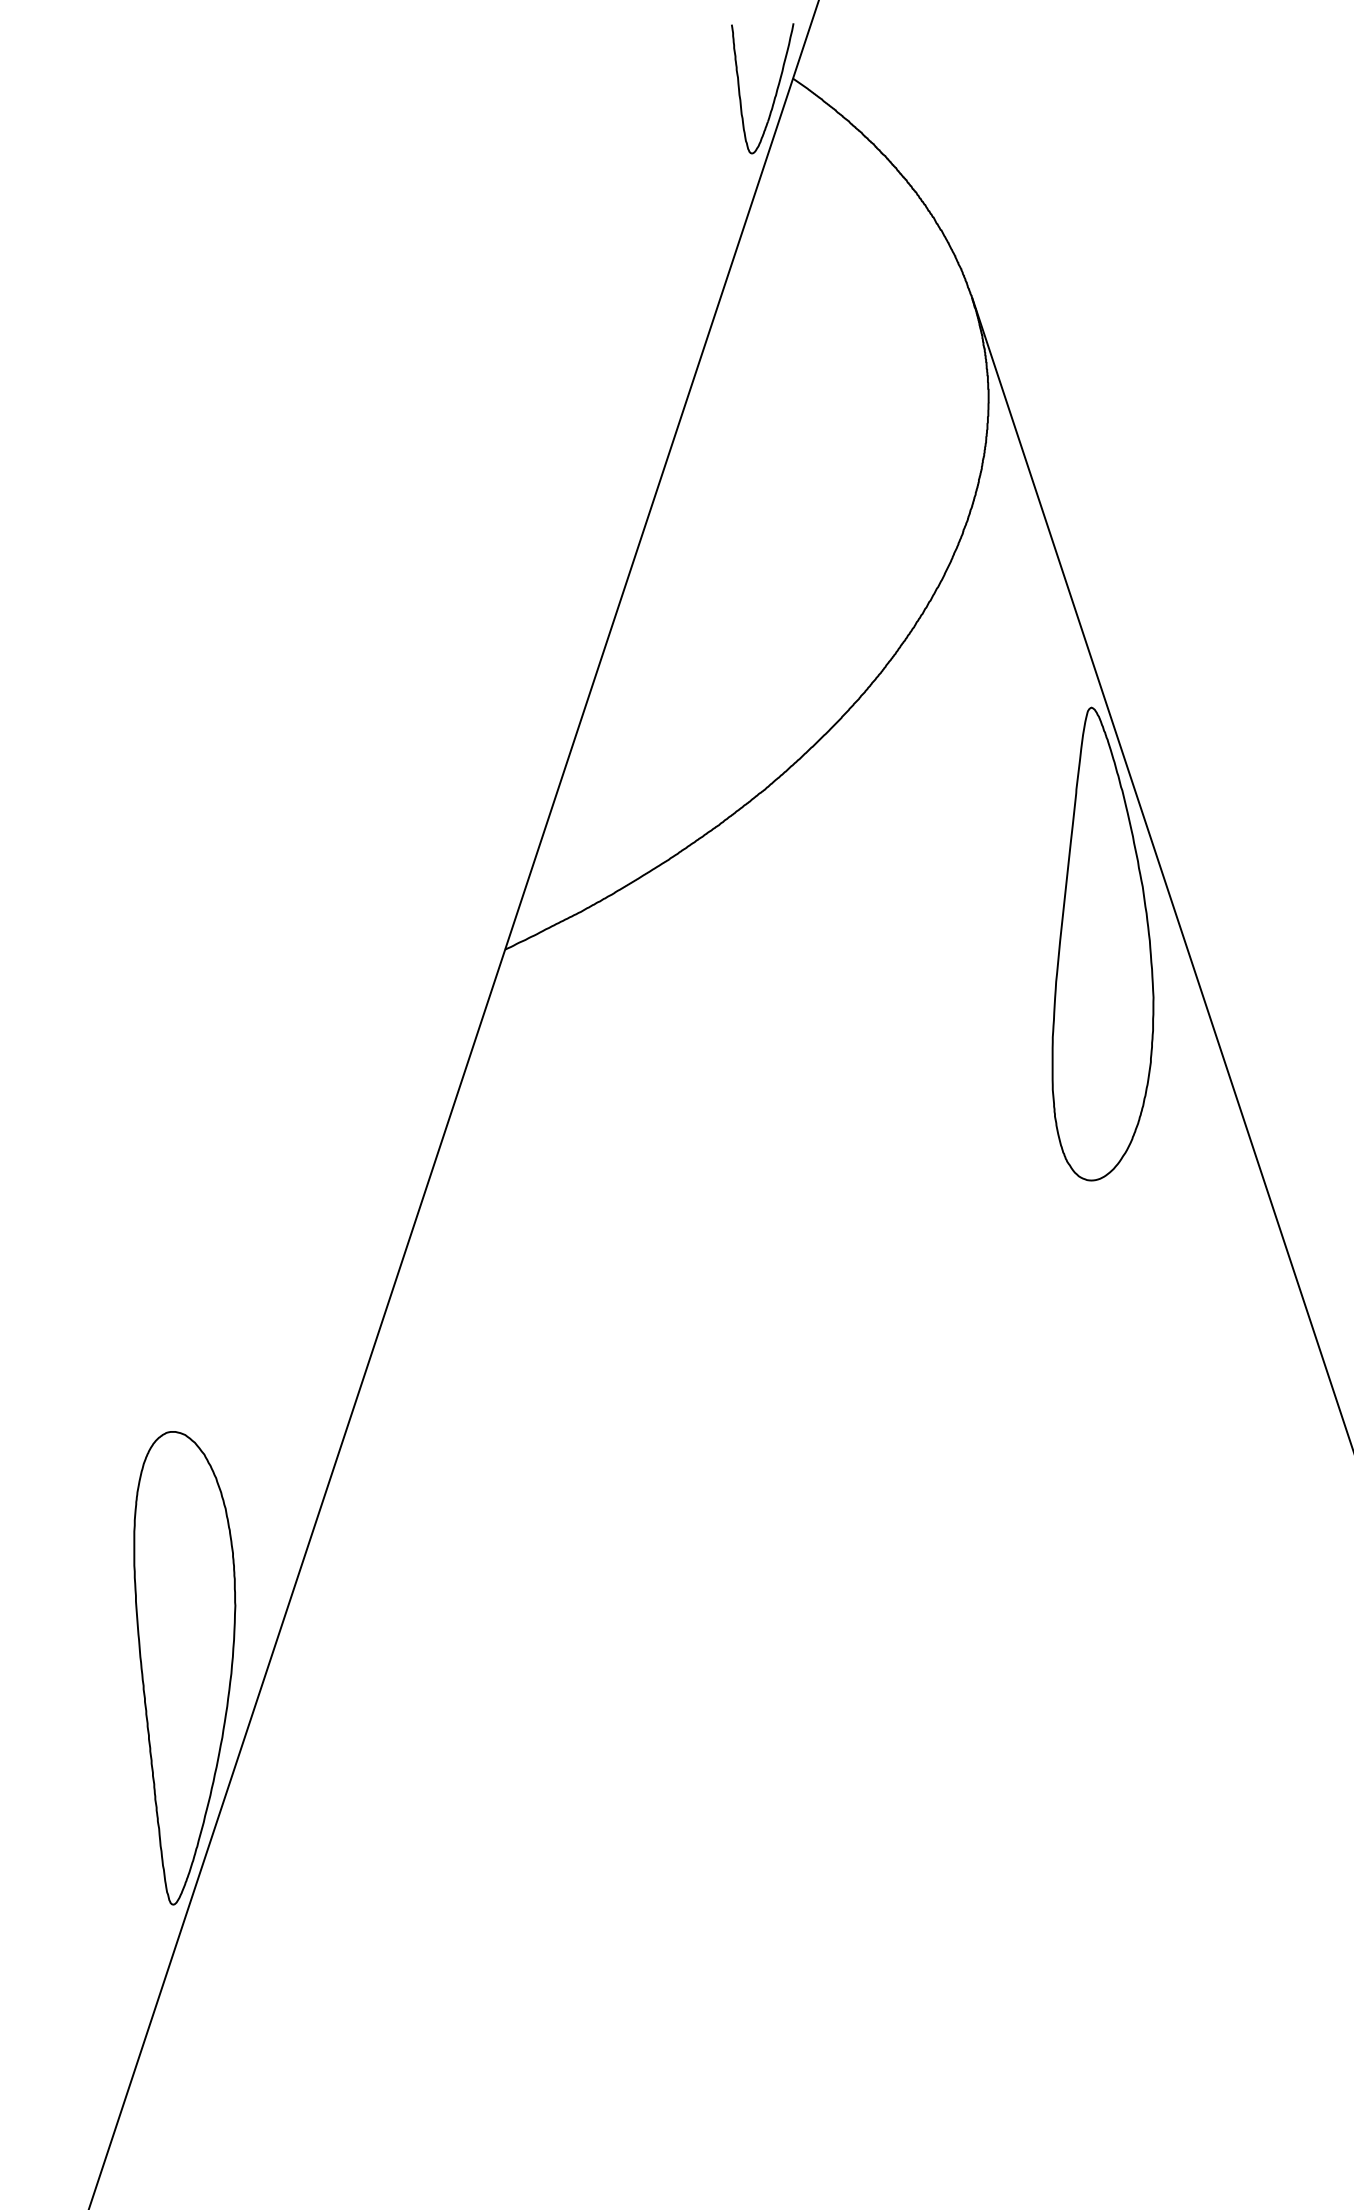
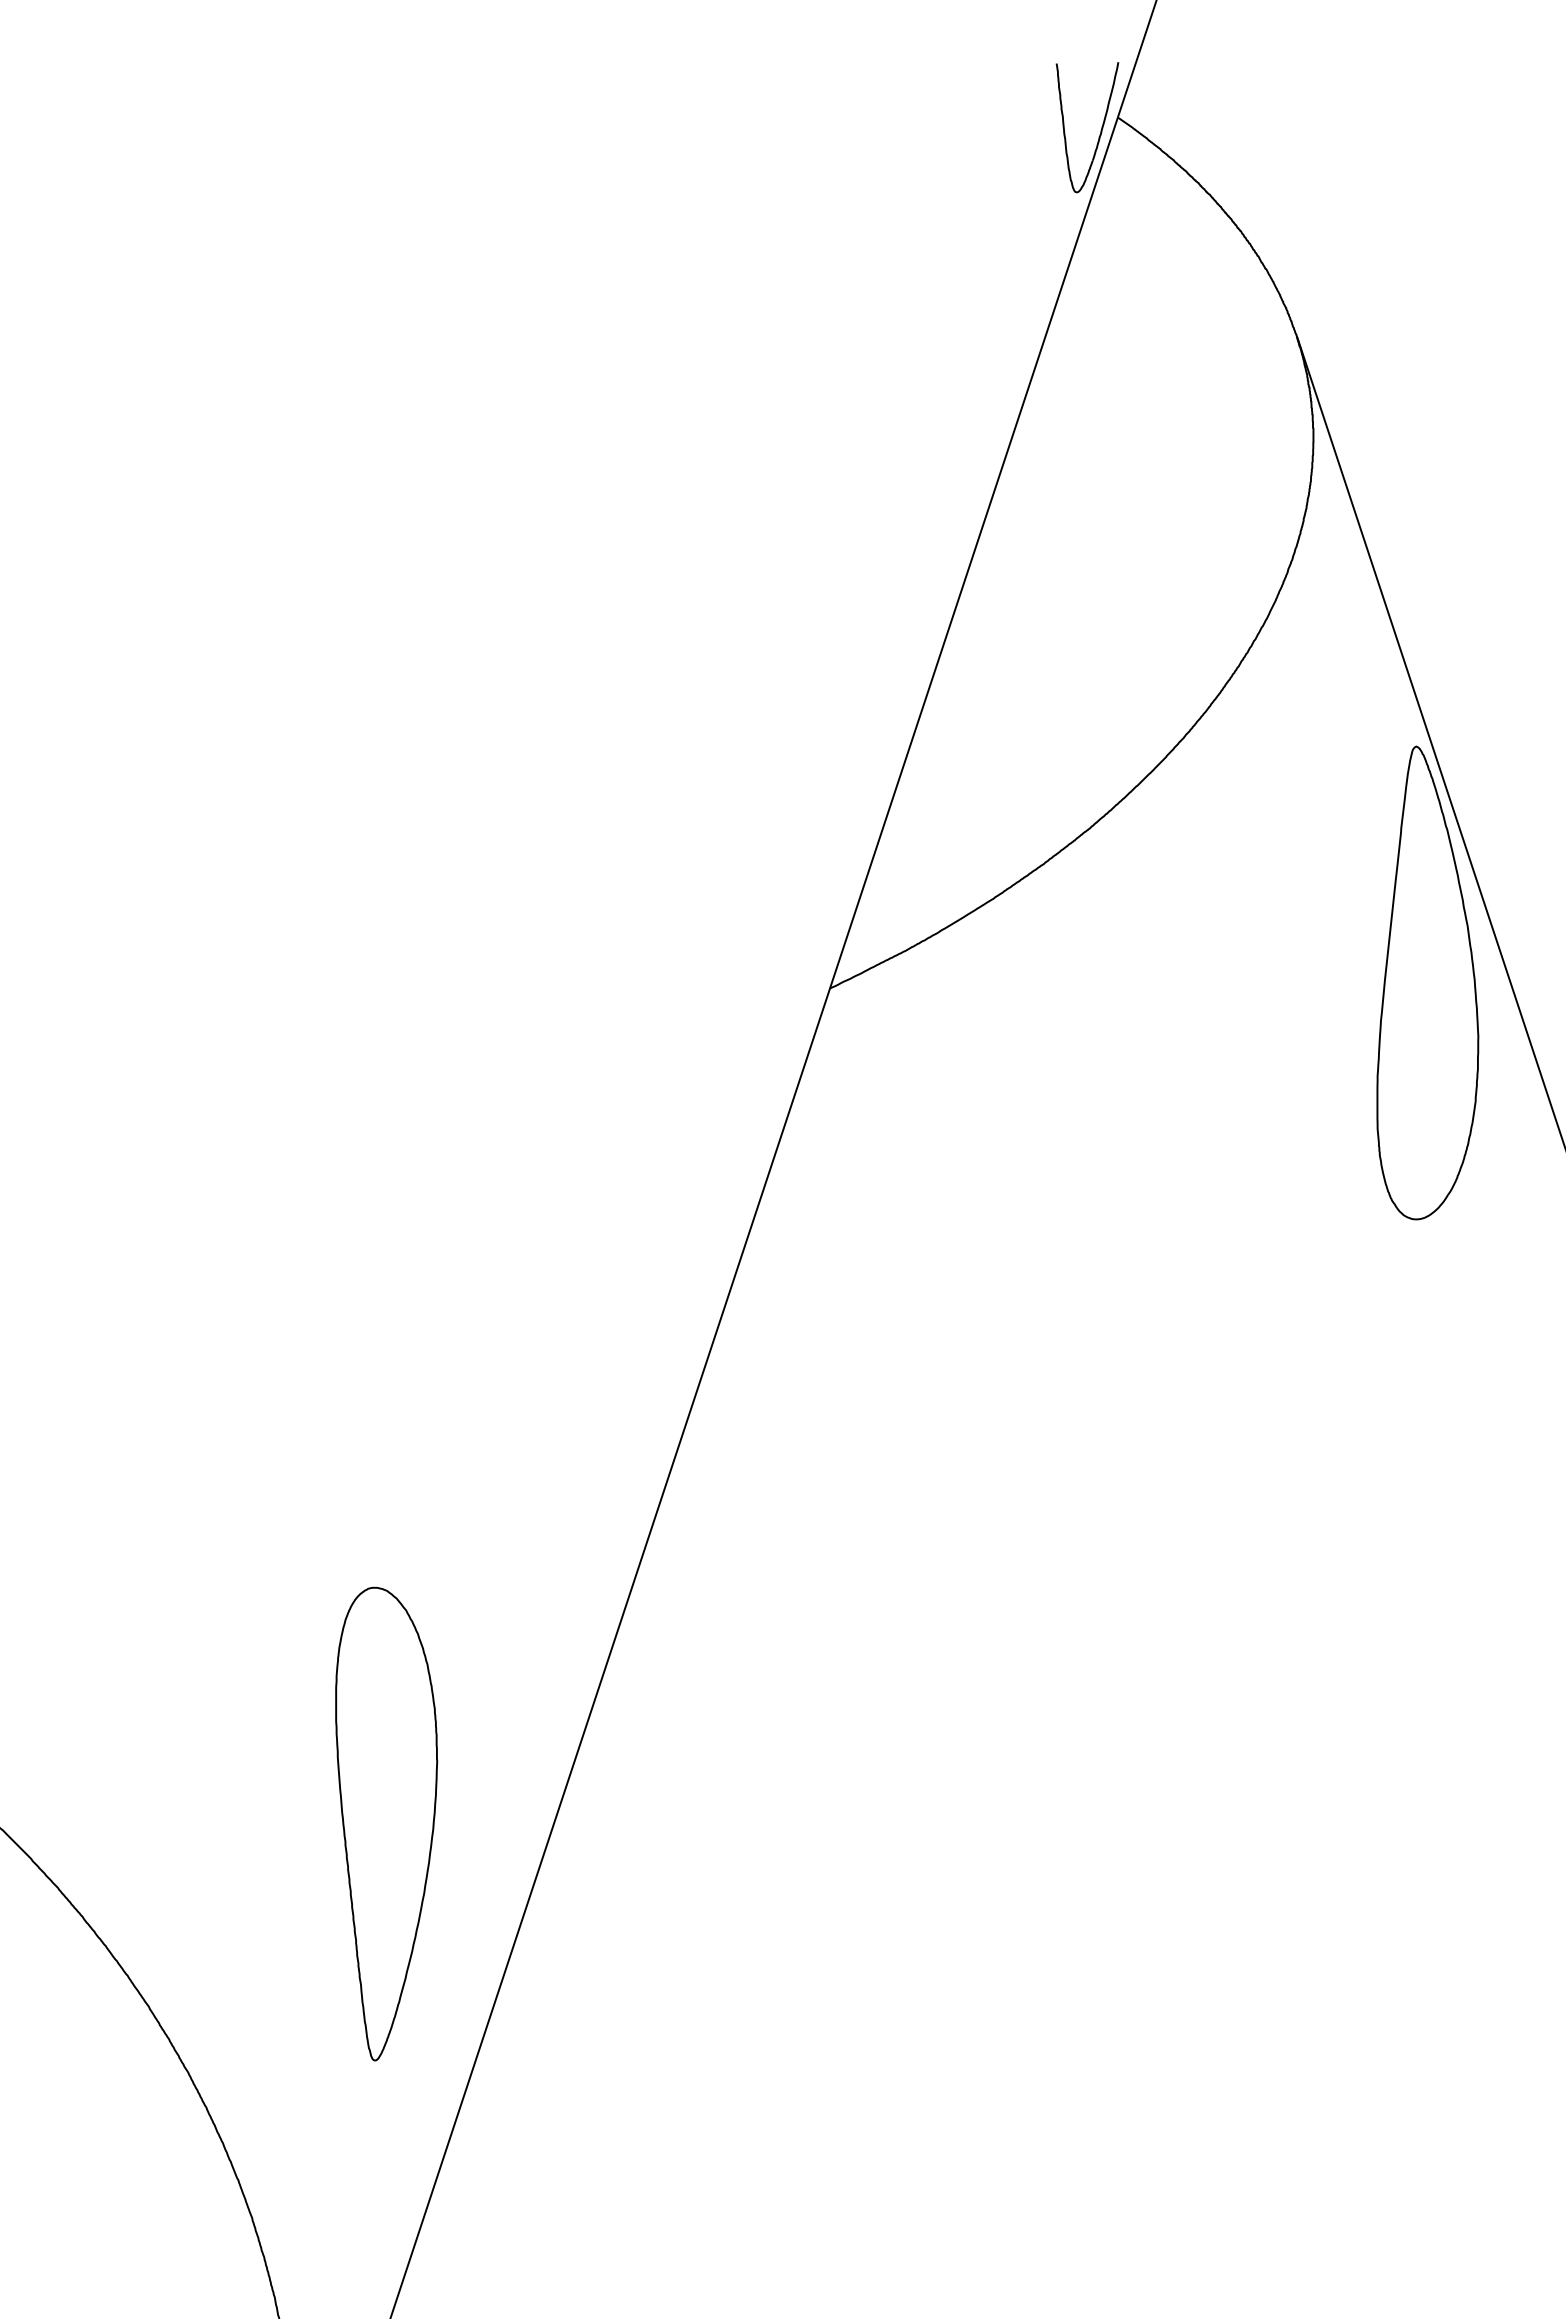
part: (184, 1667) -> (386, 1823), moved

